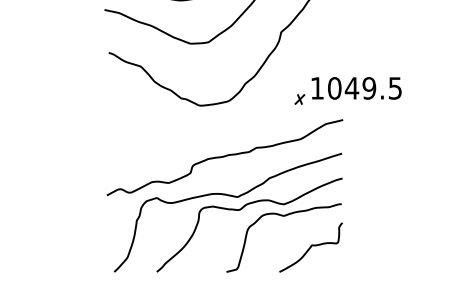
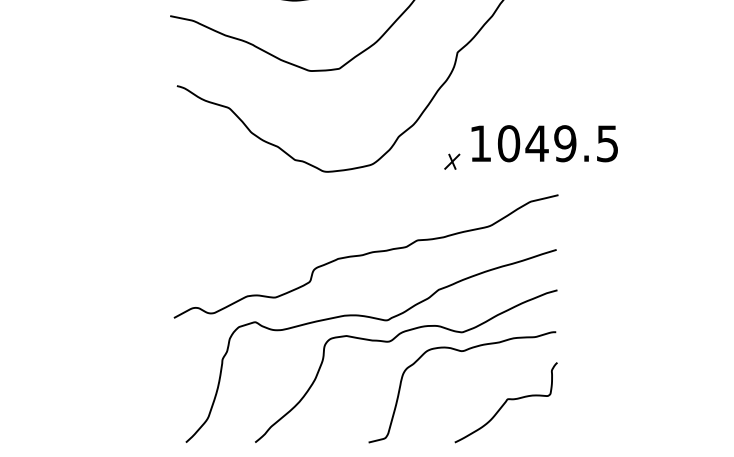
part: (347, 90) -> (529, 147), moved

